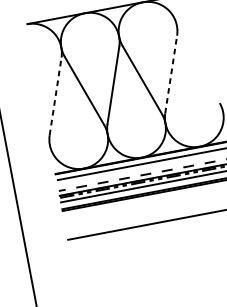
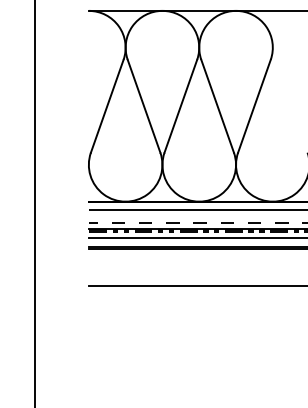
line: (171, 73) -> (254, 105), dashed -> solid
line: (55, 95) -> (107, 105), dashed -> solid

